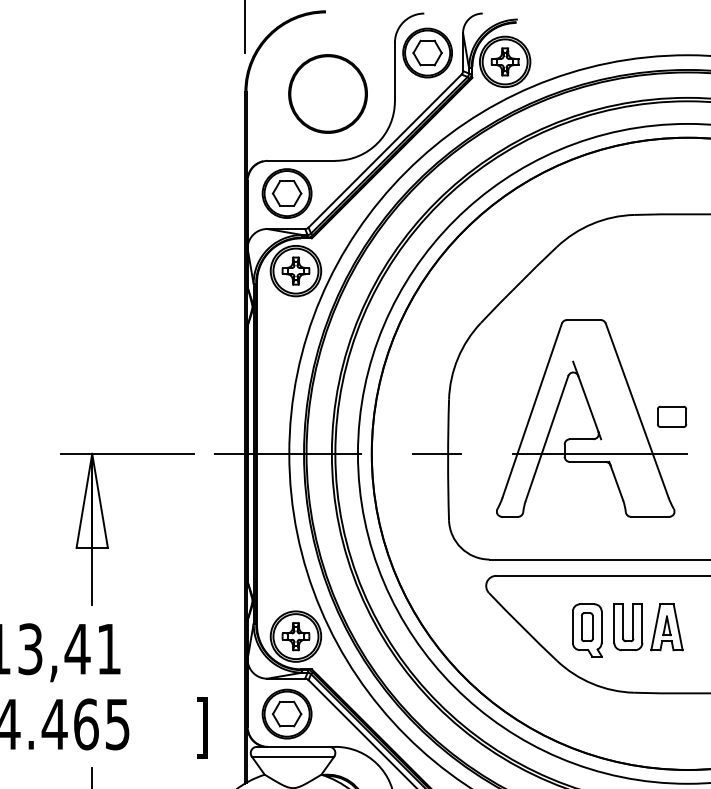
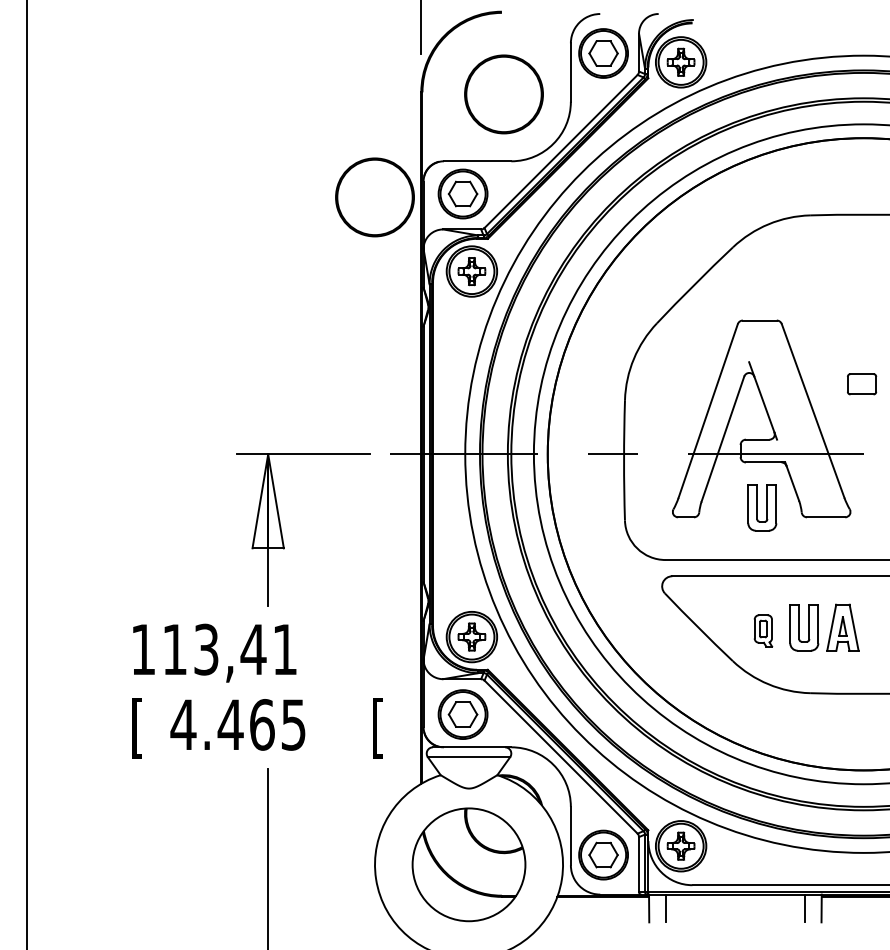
circle: (198, 197) -> (374, 197), added
part: (672, 417) -> (862, 384), moved
part: (586, 507) -> (762, 507), added
part: (587, 630) -> (763, 630), size x0.6
text: (202, 728) -> (378, 728), ] -> [

